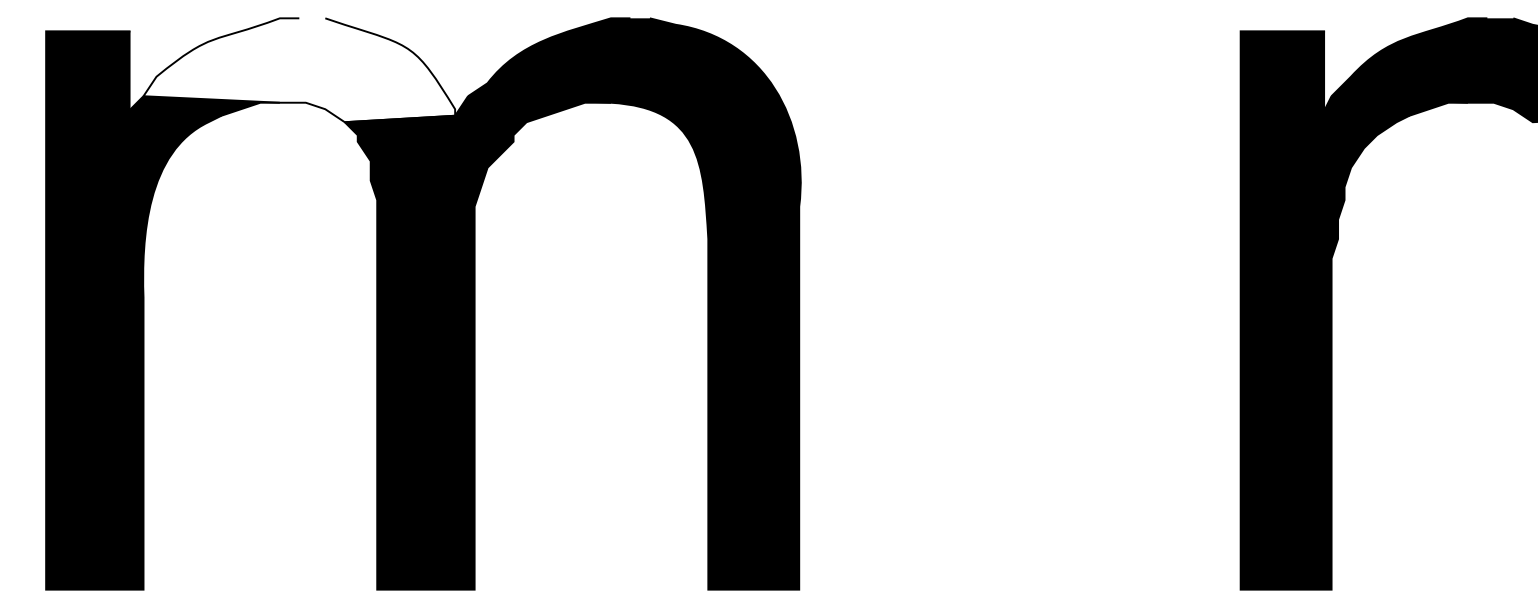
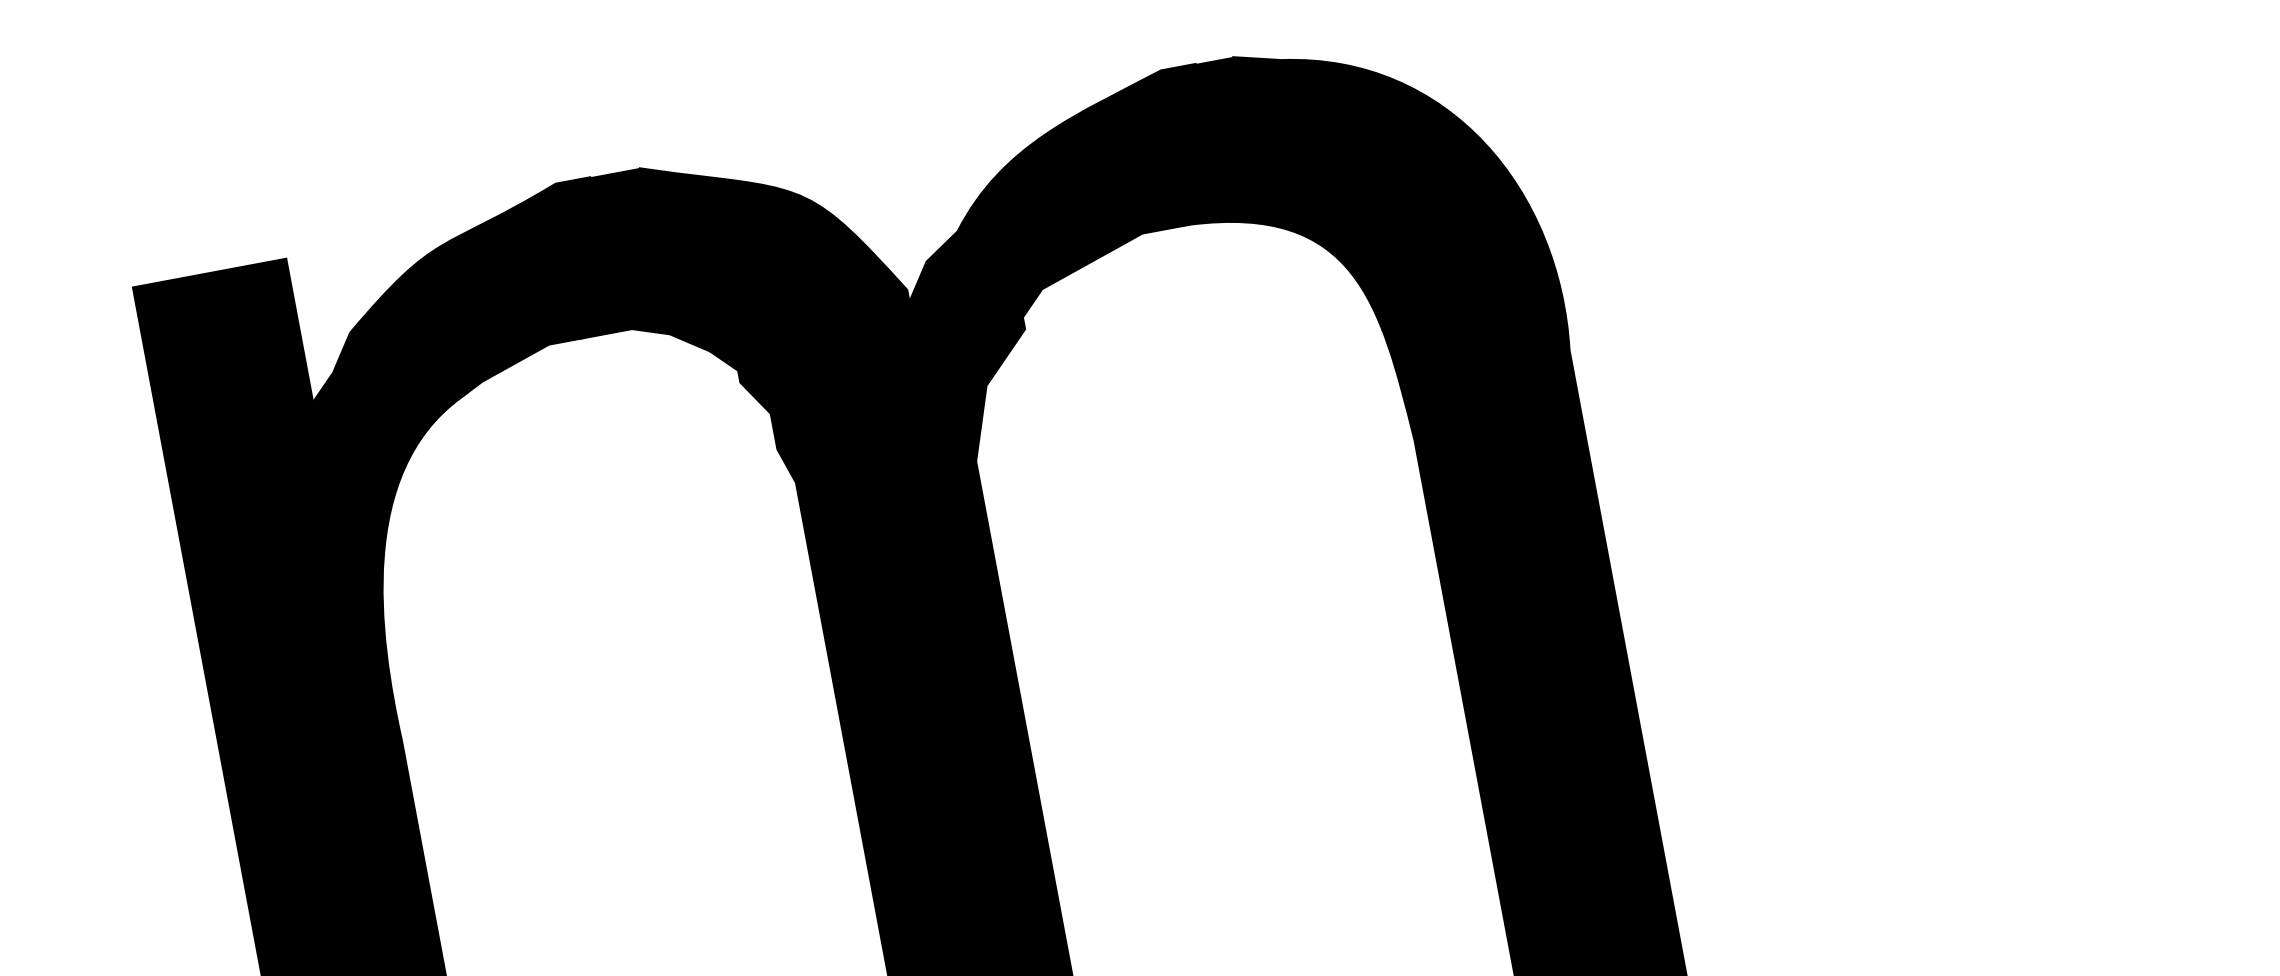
fill: (299, 70) -> (609, 272), added

